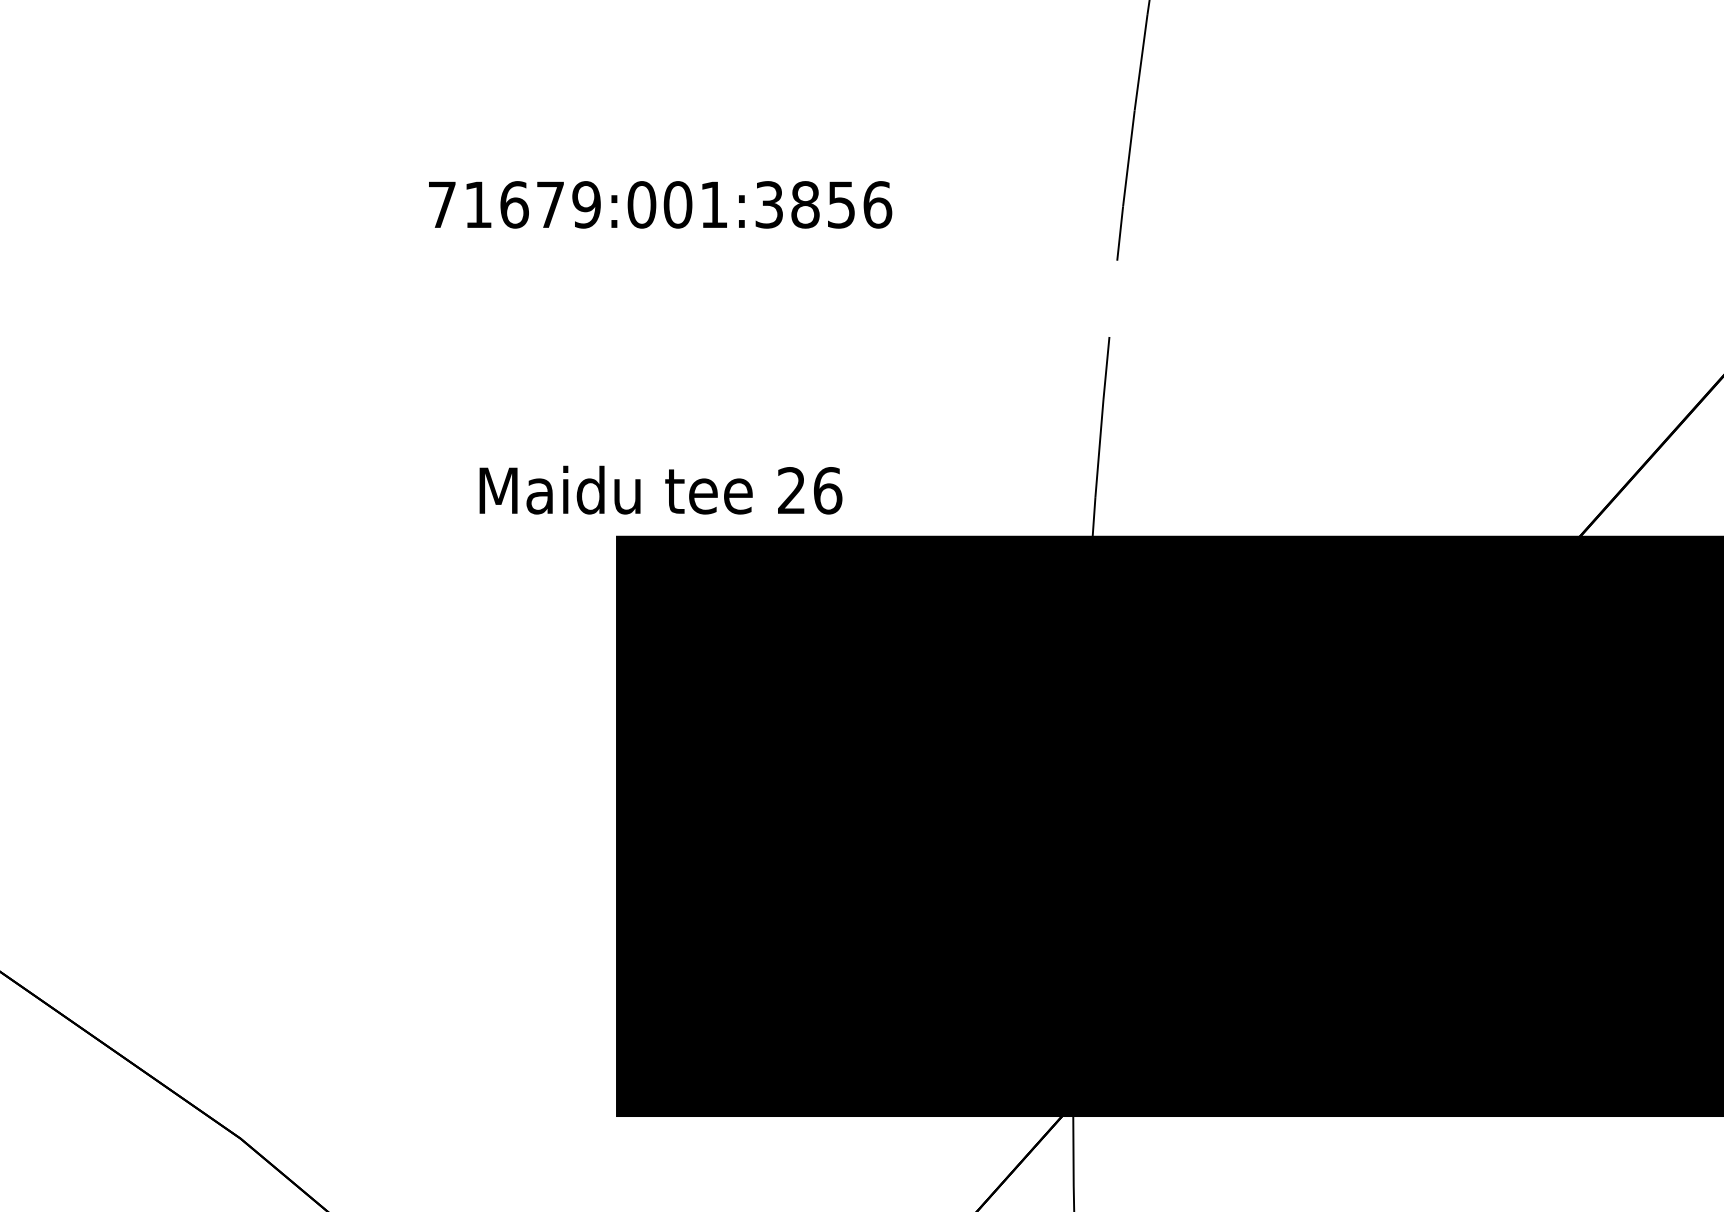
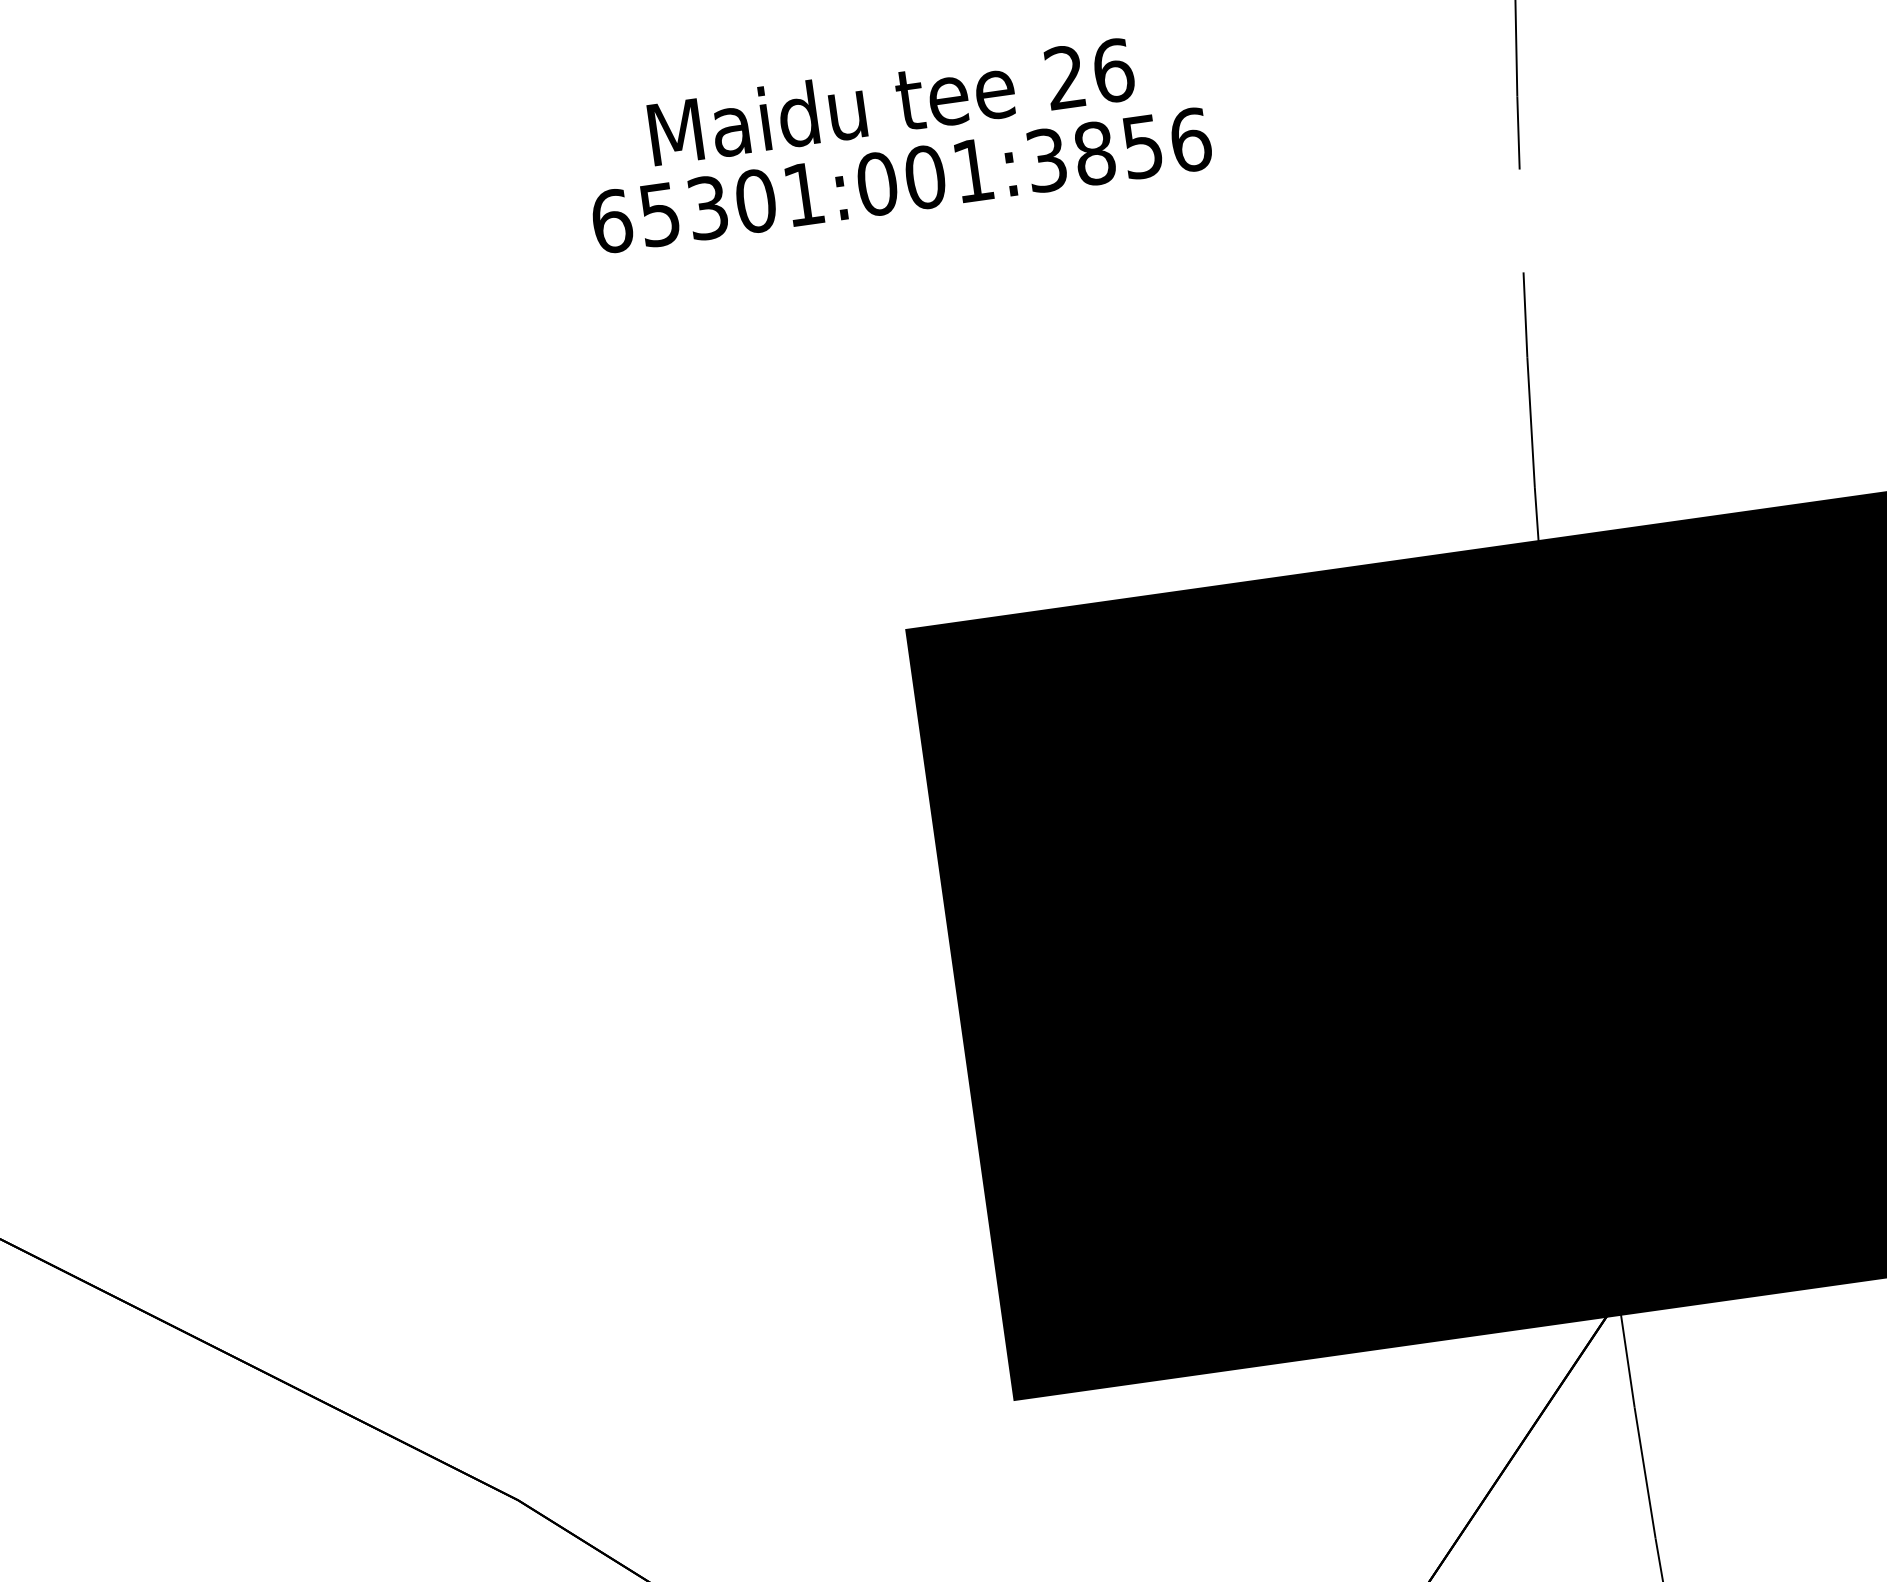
text: (514, 204) -> (707, 207), 71679:001:3856 -> 65301:001:3856
text: (660, 489) -> (890, 100), moved

